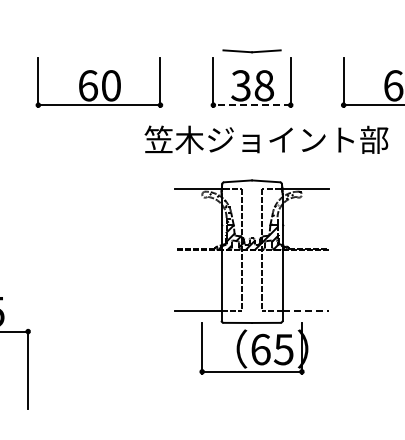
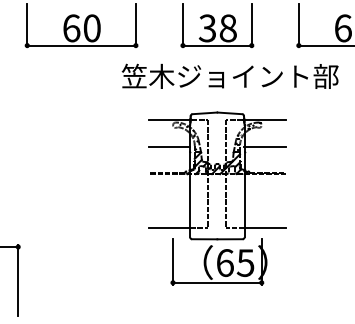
line: (252, 105) -> (217, 45), dashed -> solid
line: (197, 219) -> (168, 147), added
line: (305, 219) -> (264, 147), added
line: (306, 310) -> (265, 228), dashed -> solid

